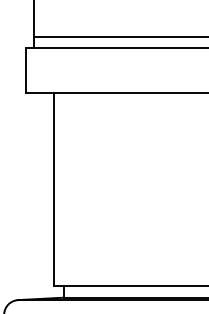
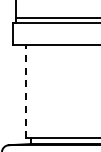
line: (54, 189) -> (26, 91), solid -> dashed

